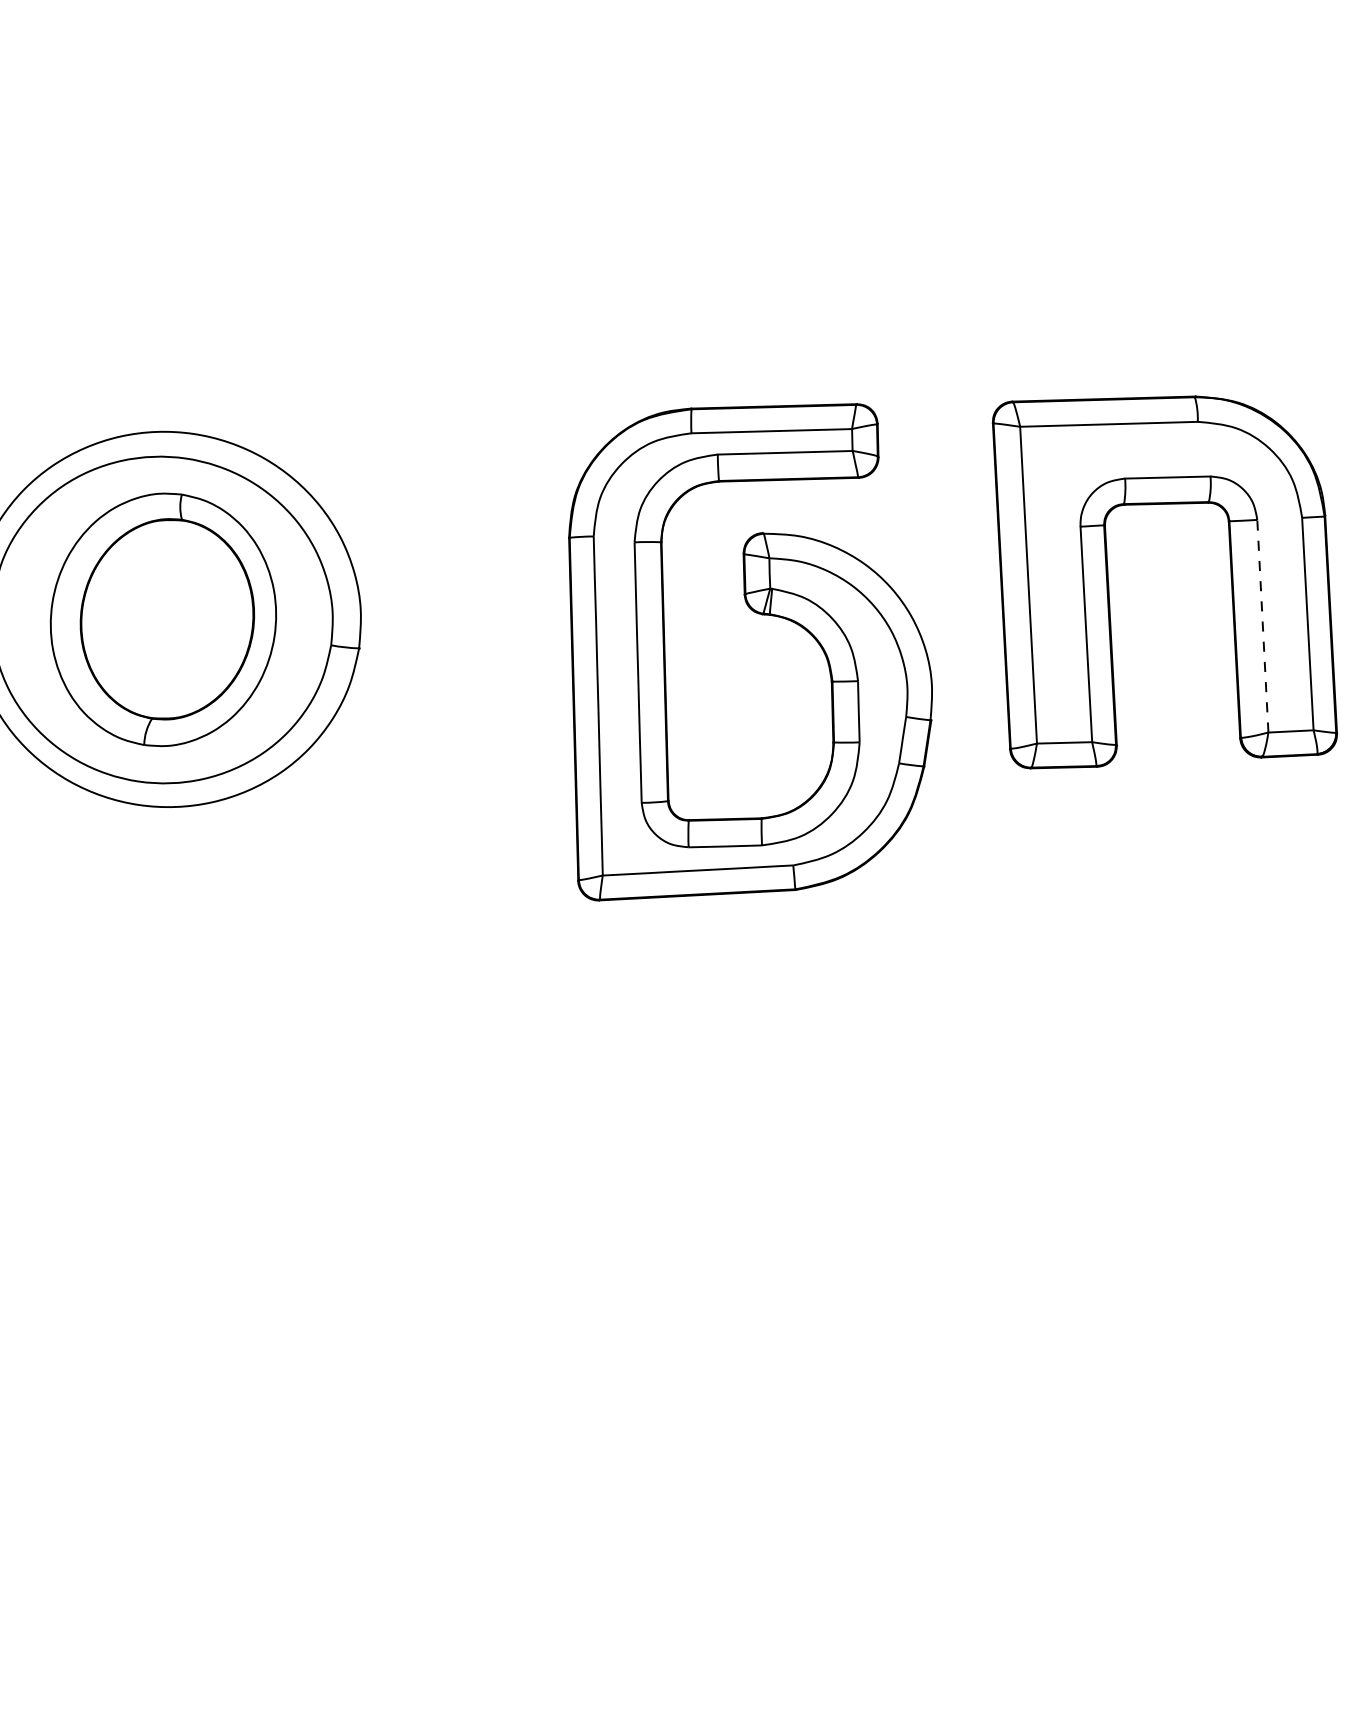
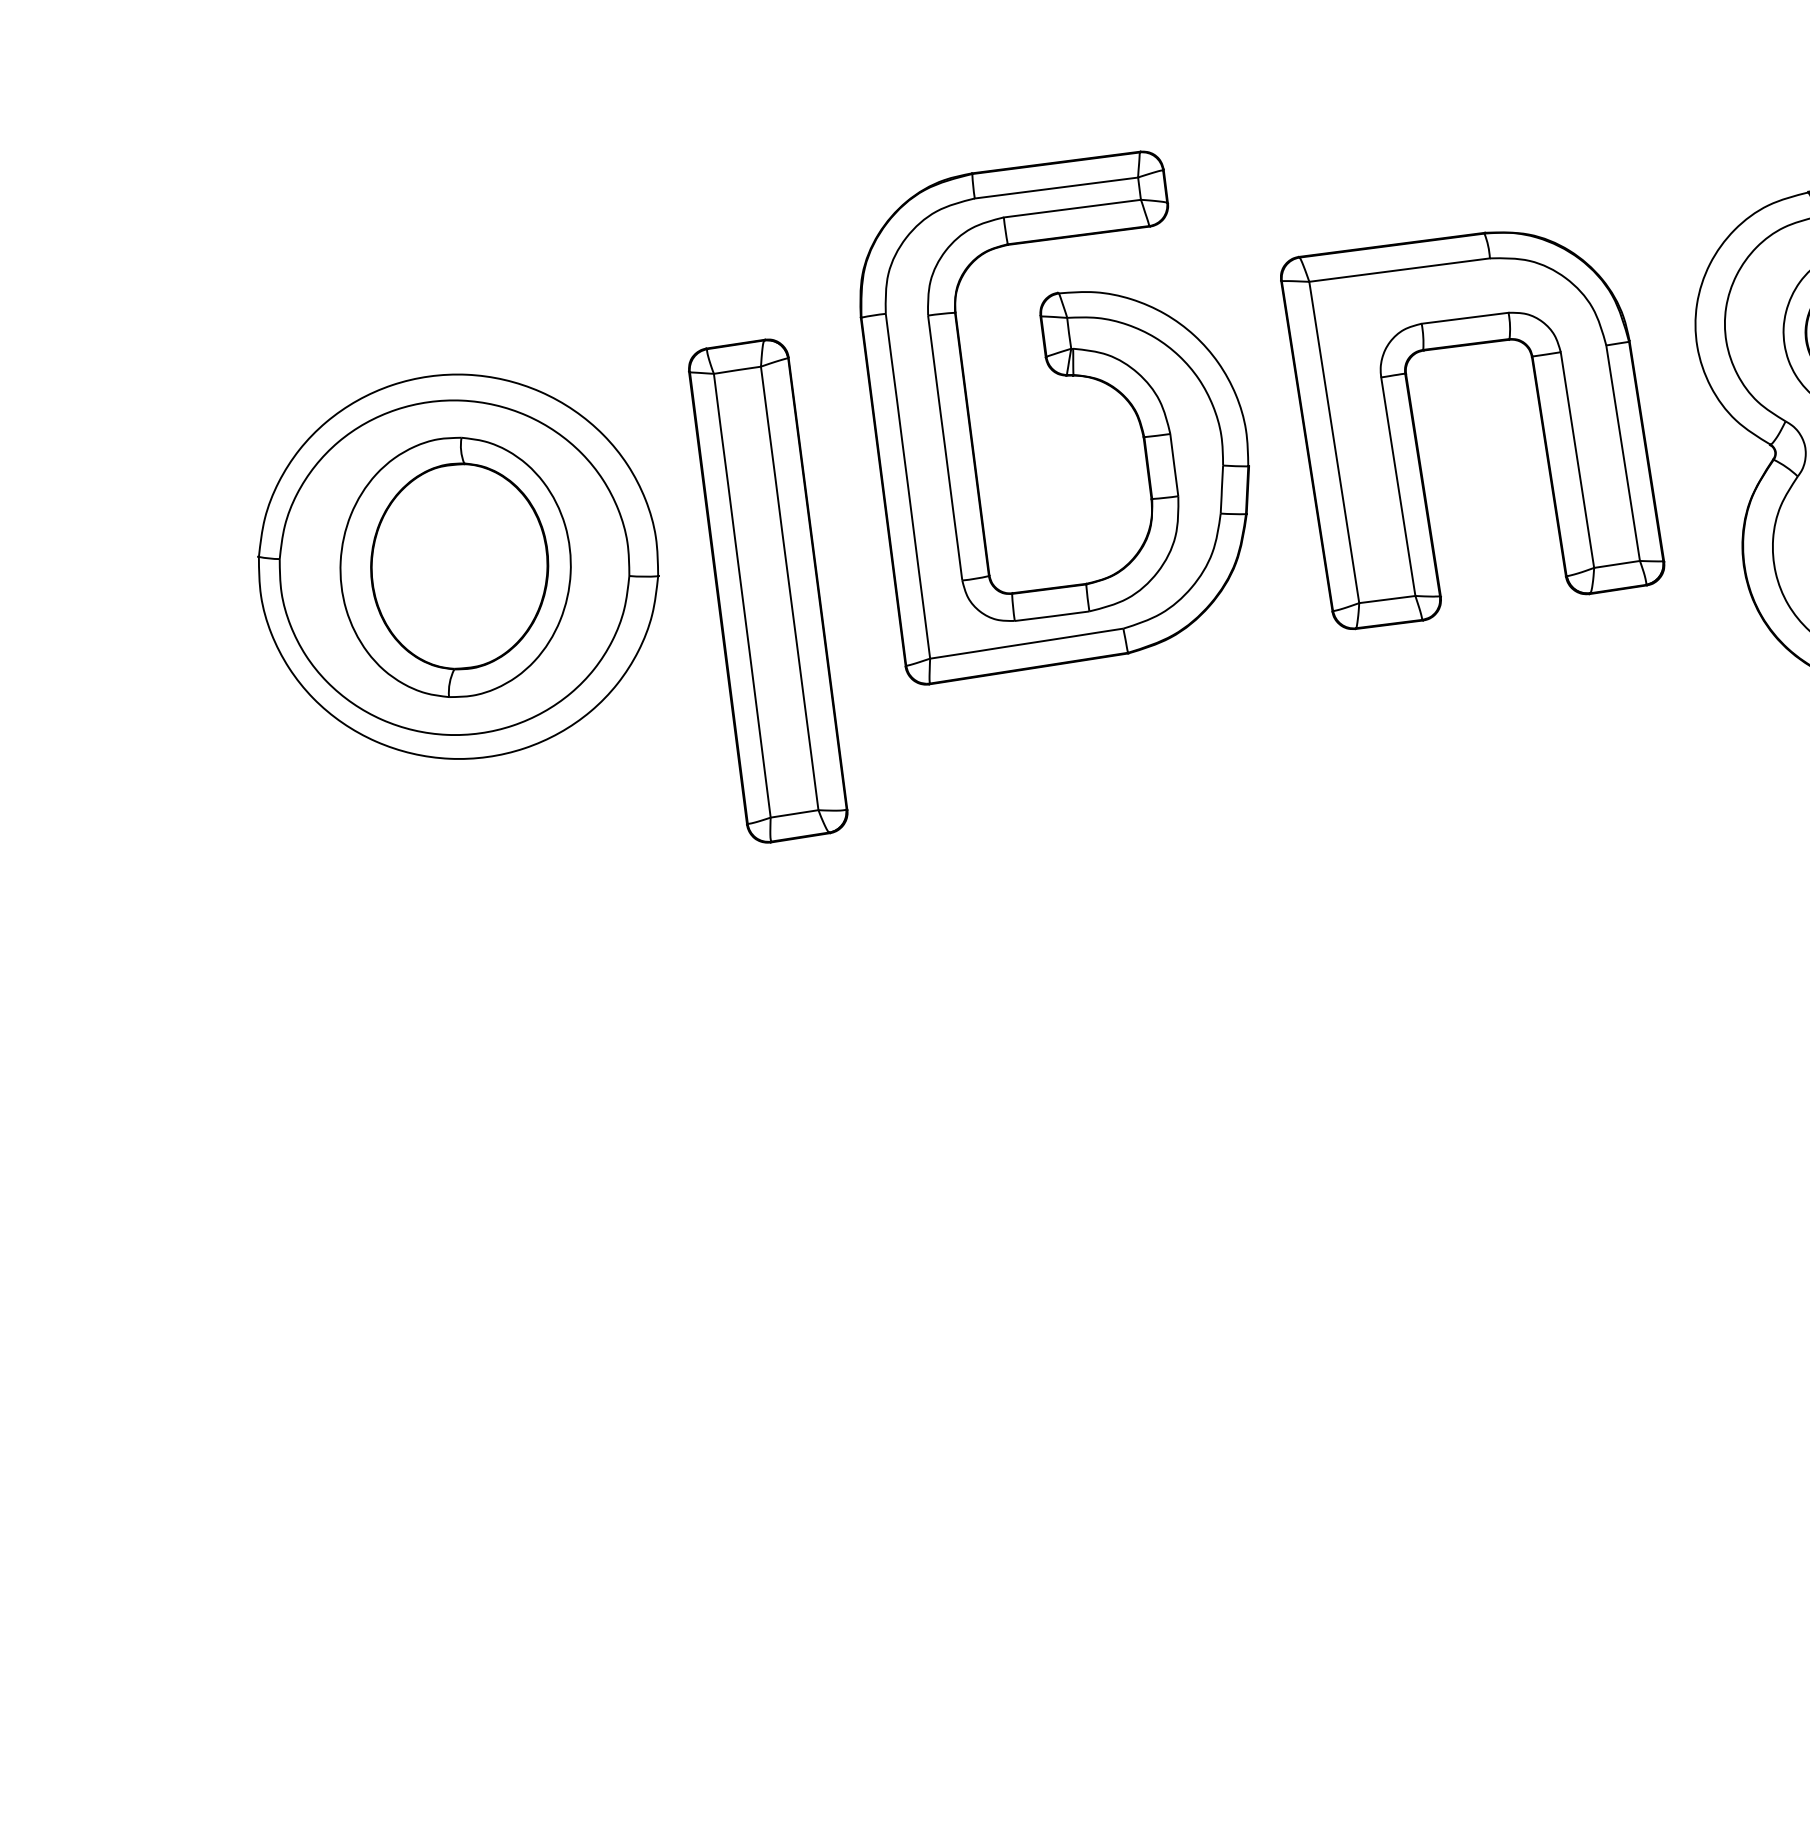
part: (759, 614) -> (1062, 376), moved
line: (1262, 625) -> (1577, 459), dashed -> solid
part: (464, 673) -> (768, 590), added

